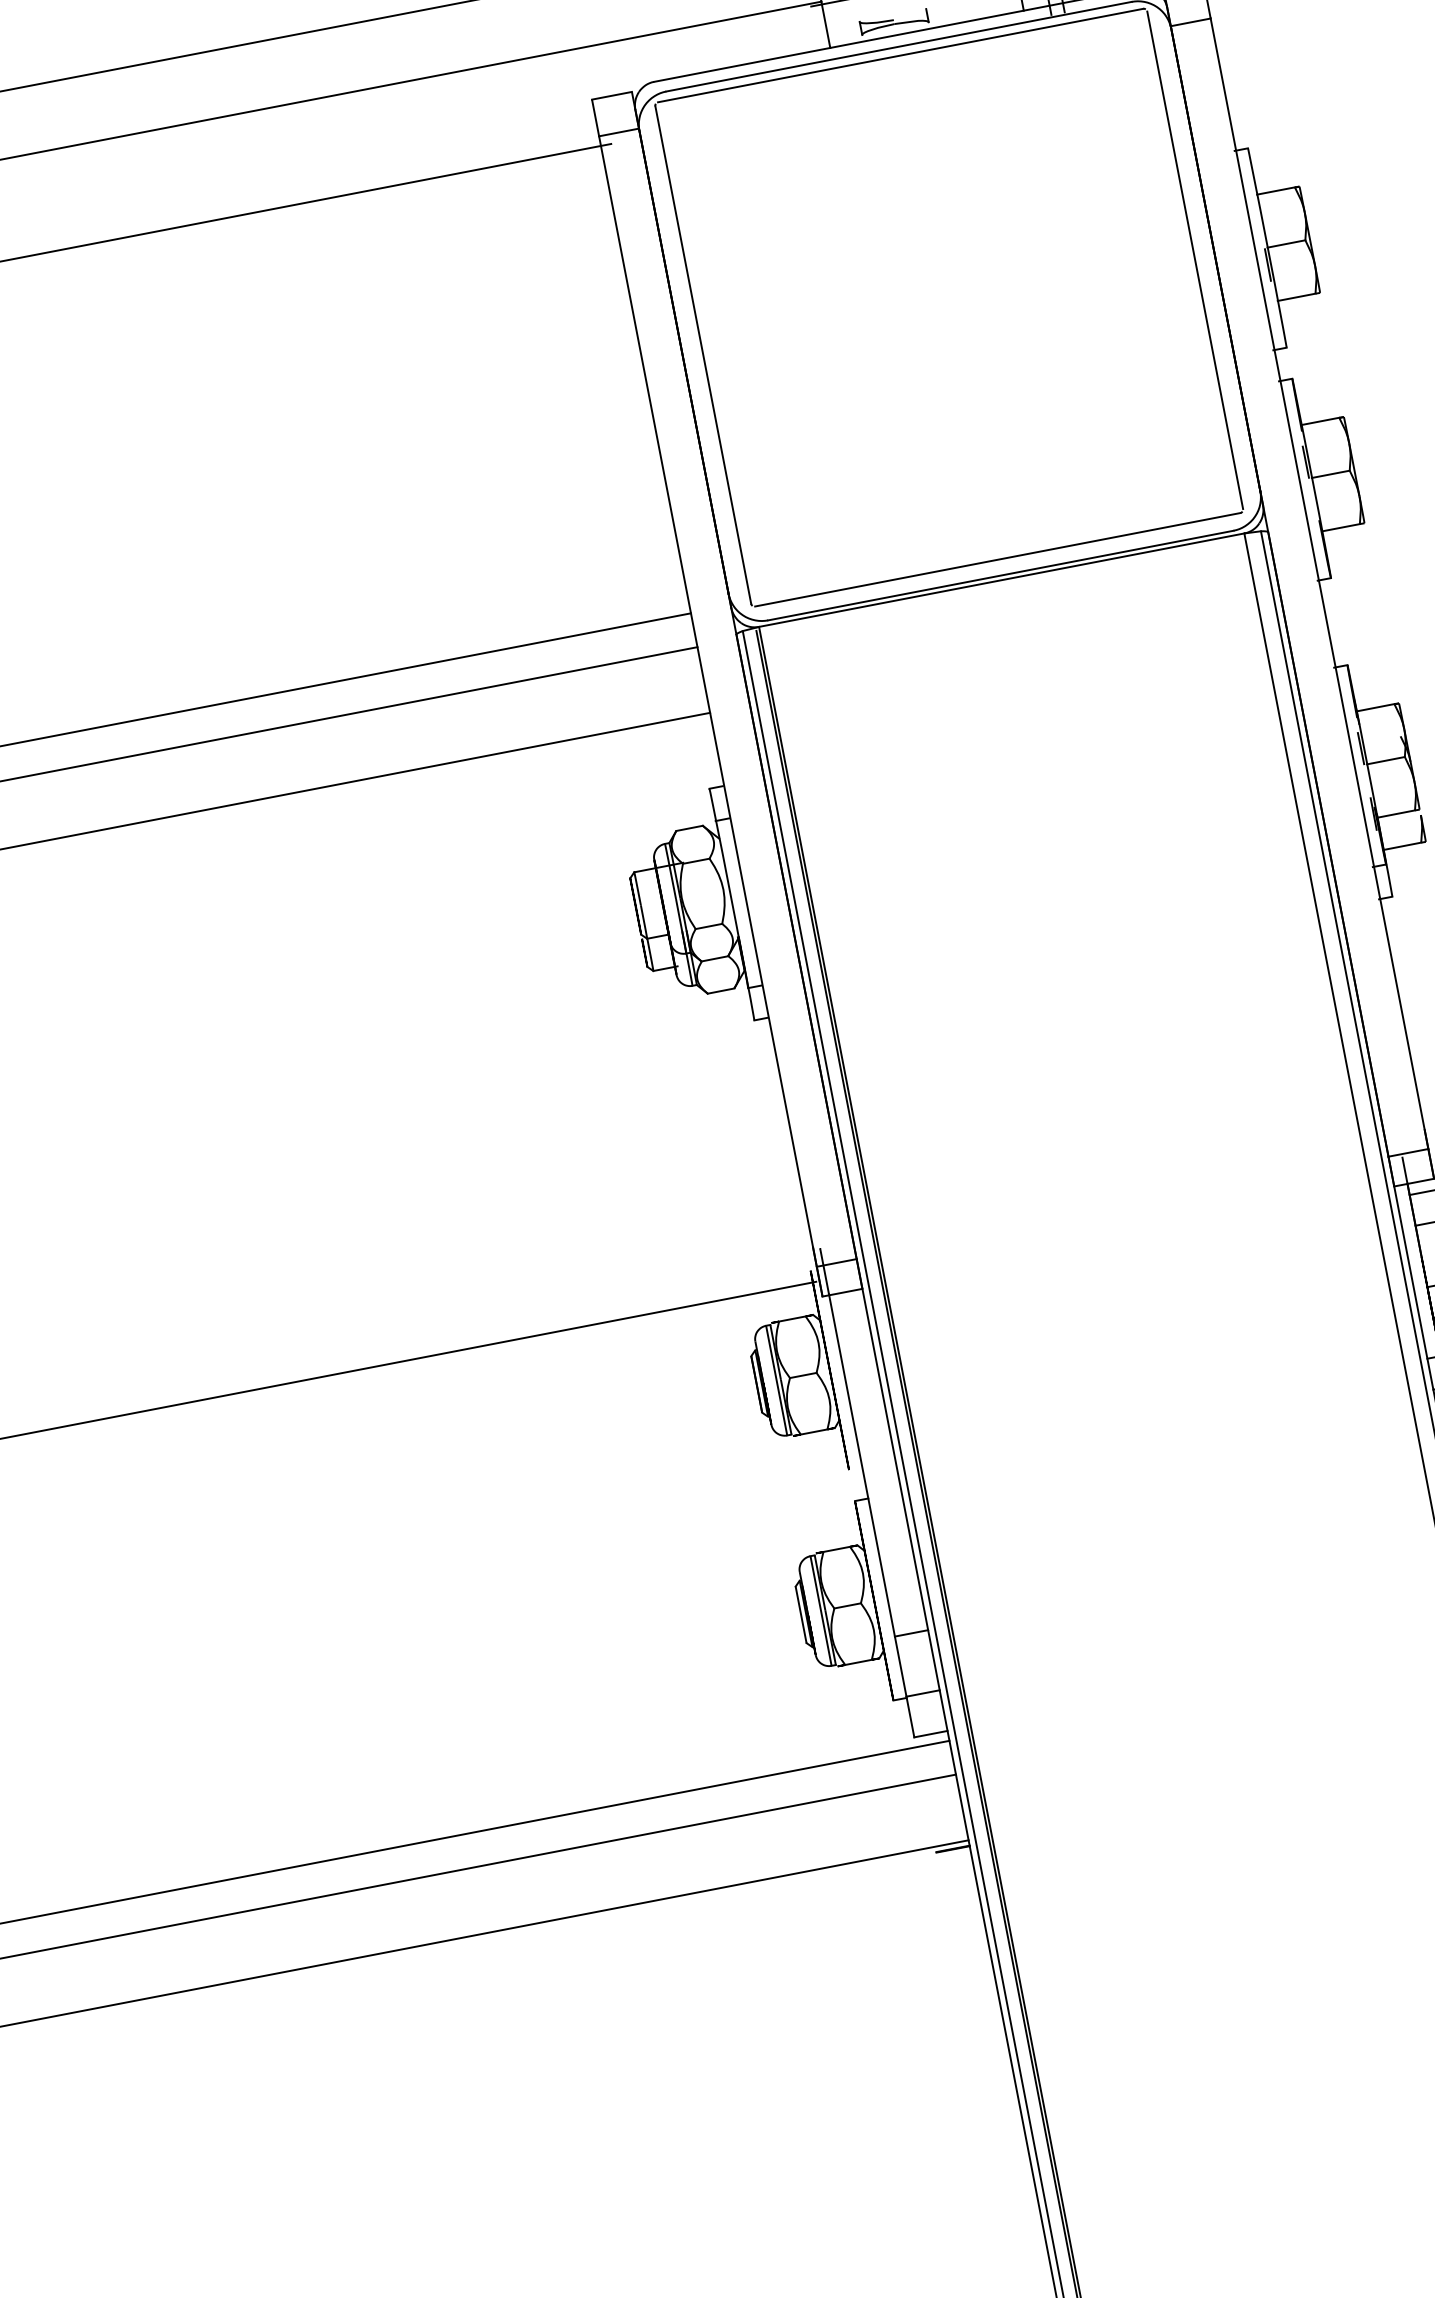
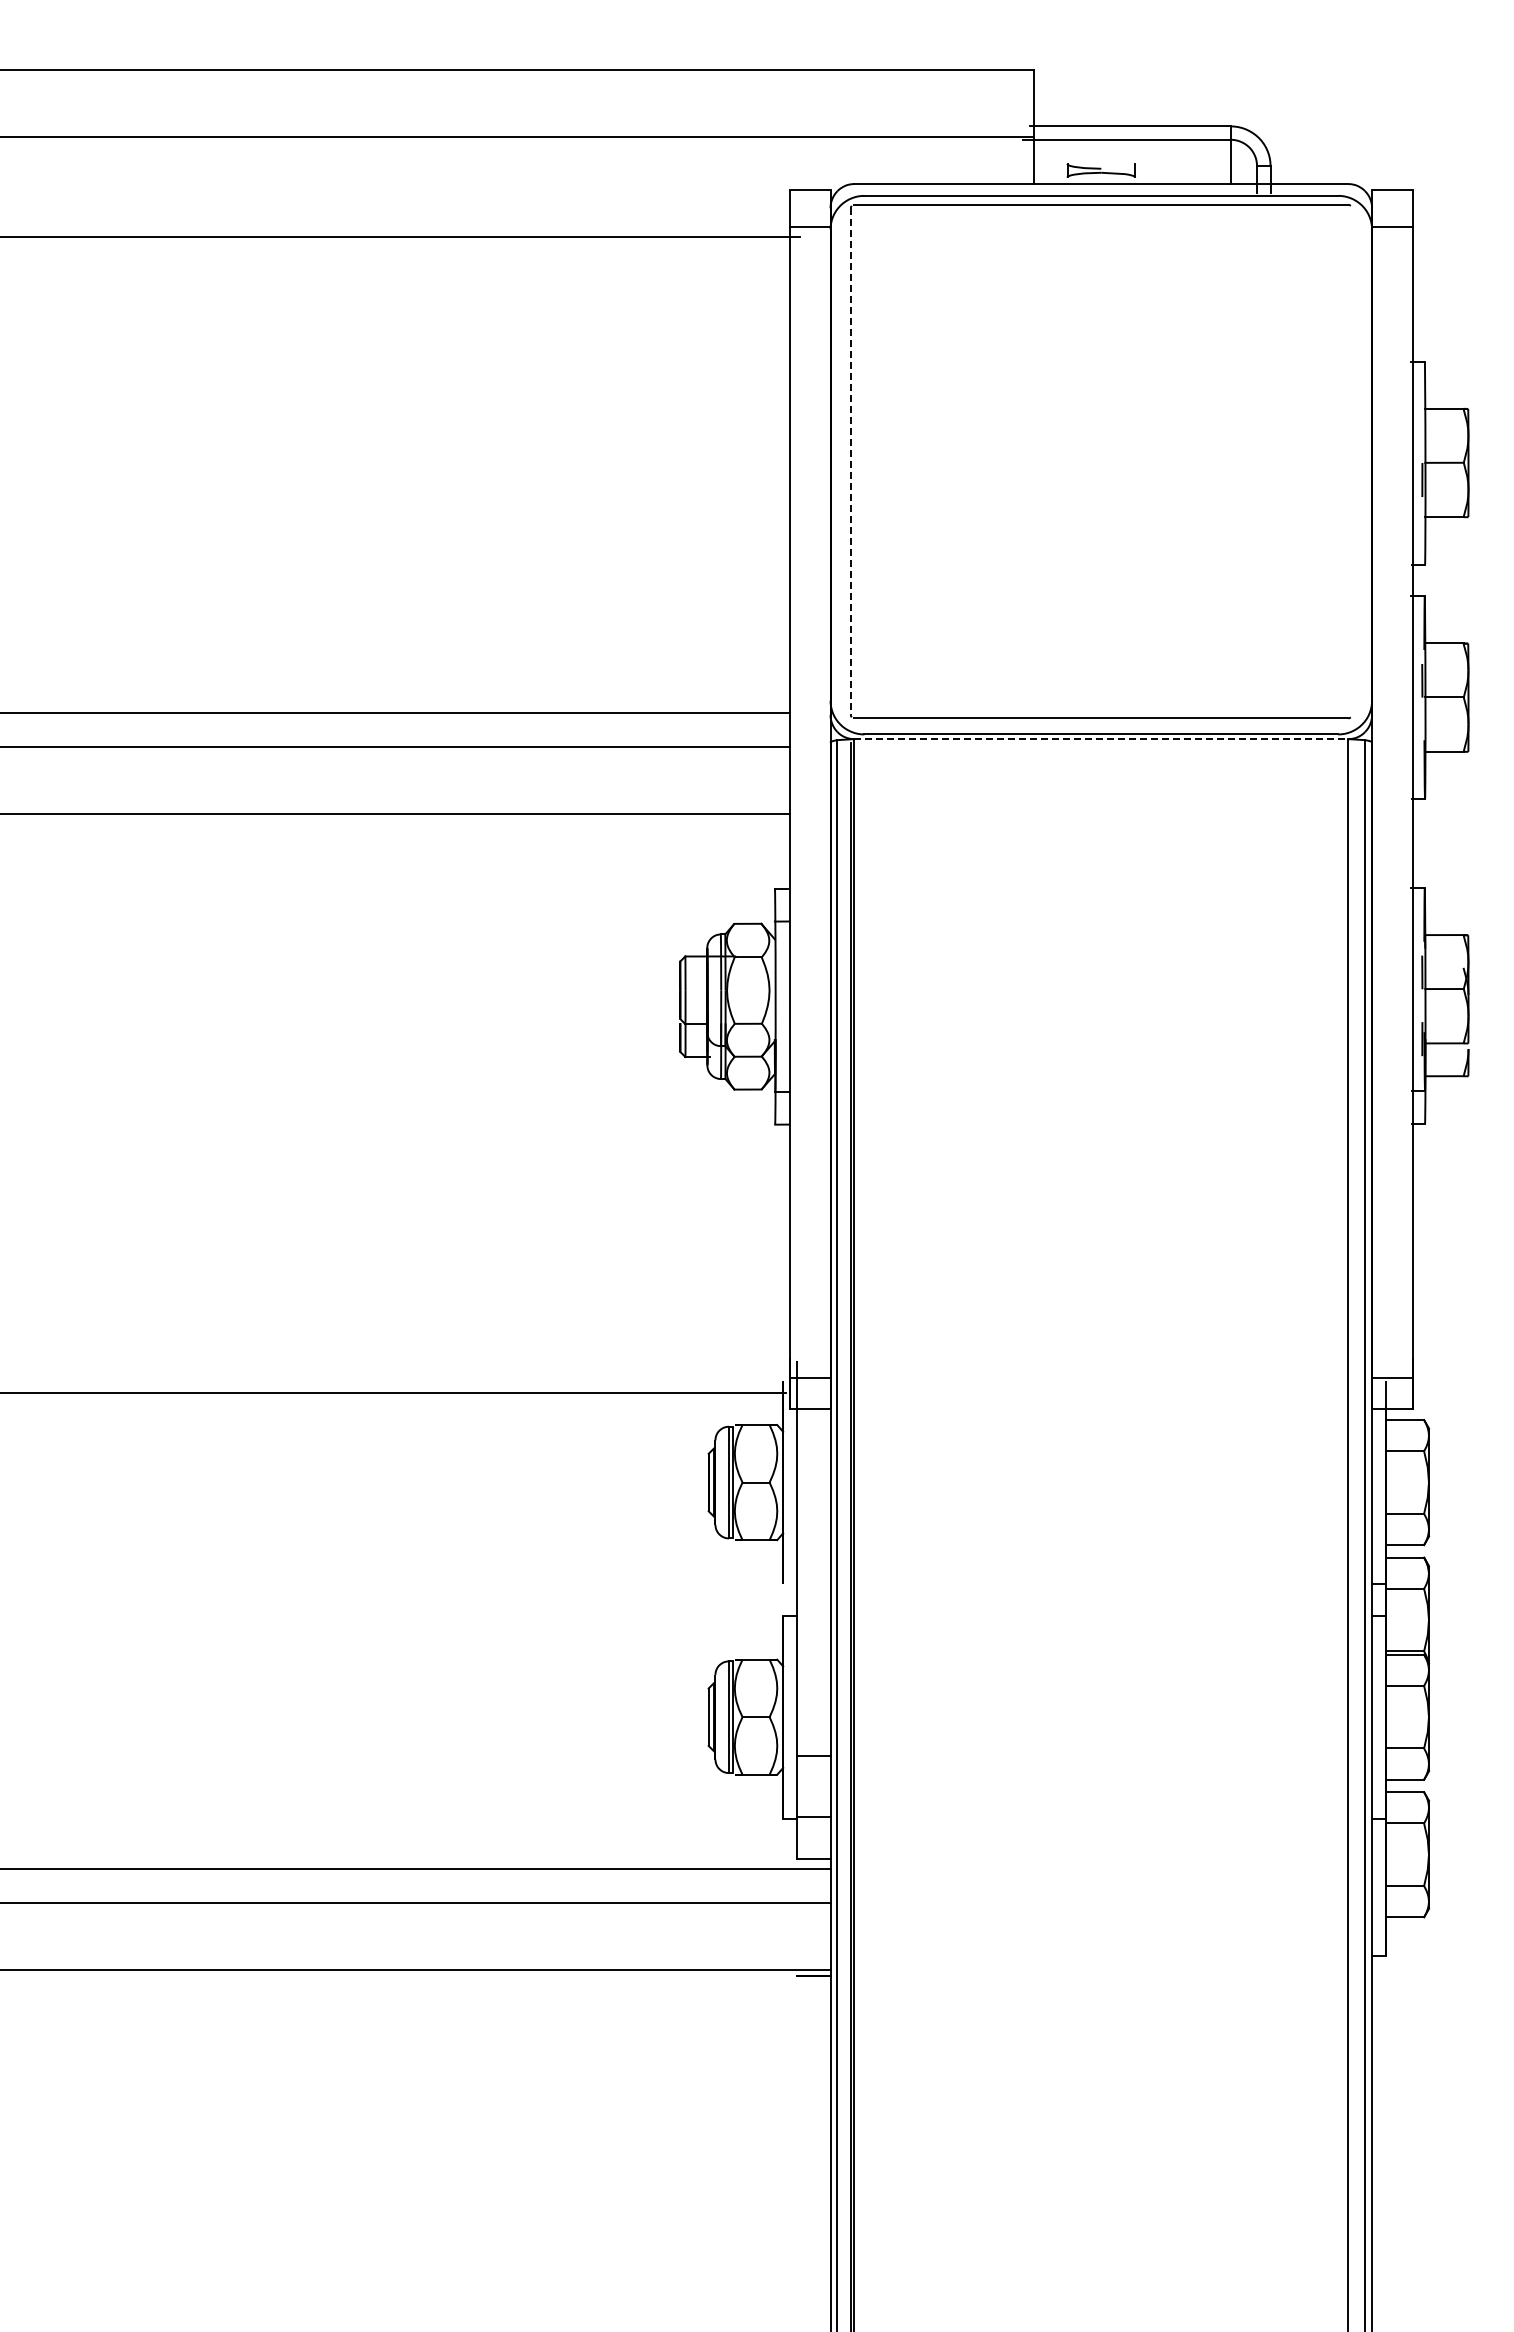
line: (1194, 260) -> (1351, 461), removed
line: (703, 355) -> (850, 462), solid -> dashed
line: (1001, 580) -> (1101, 739), solid -> dashed

